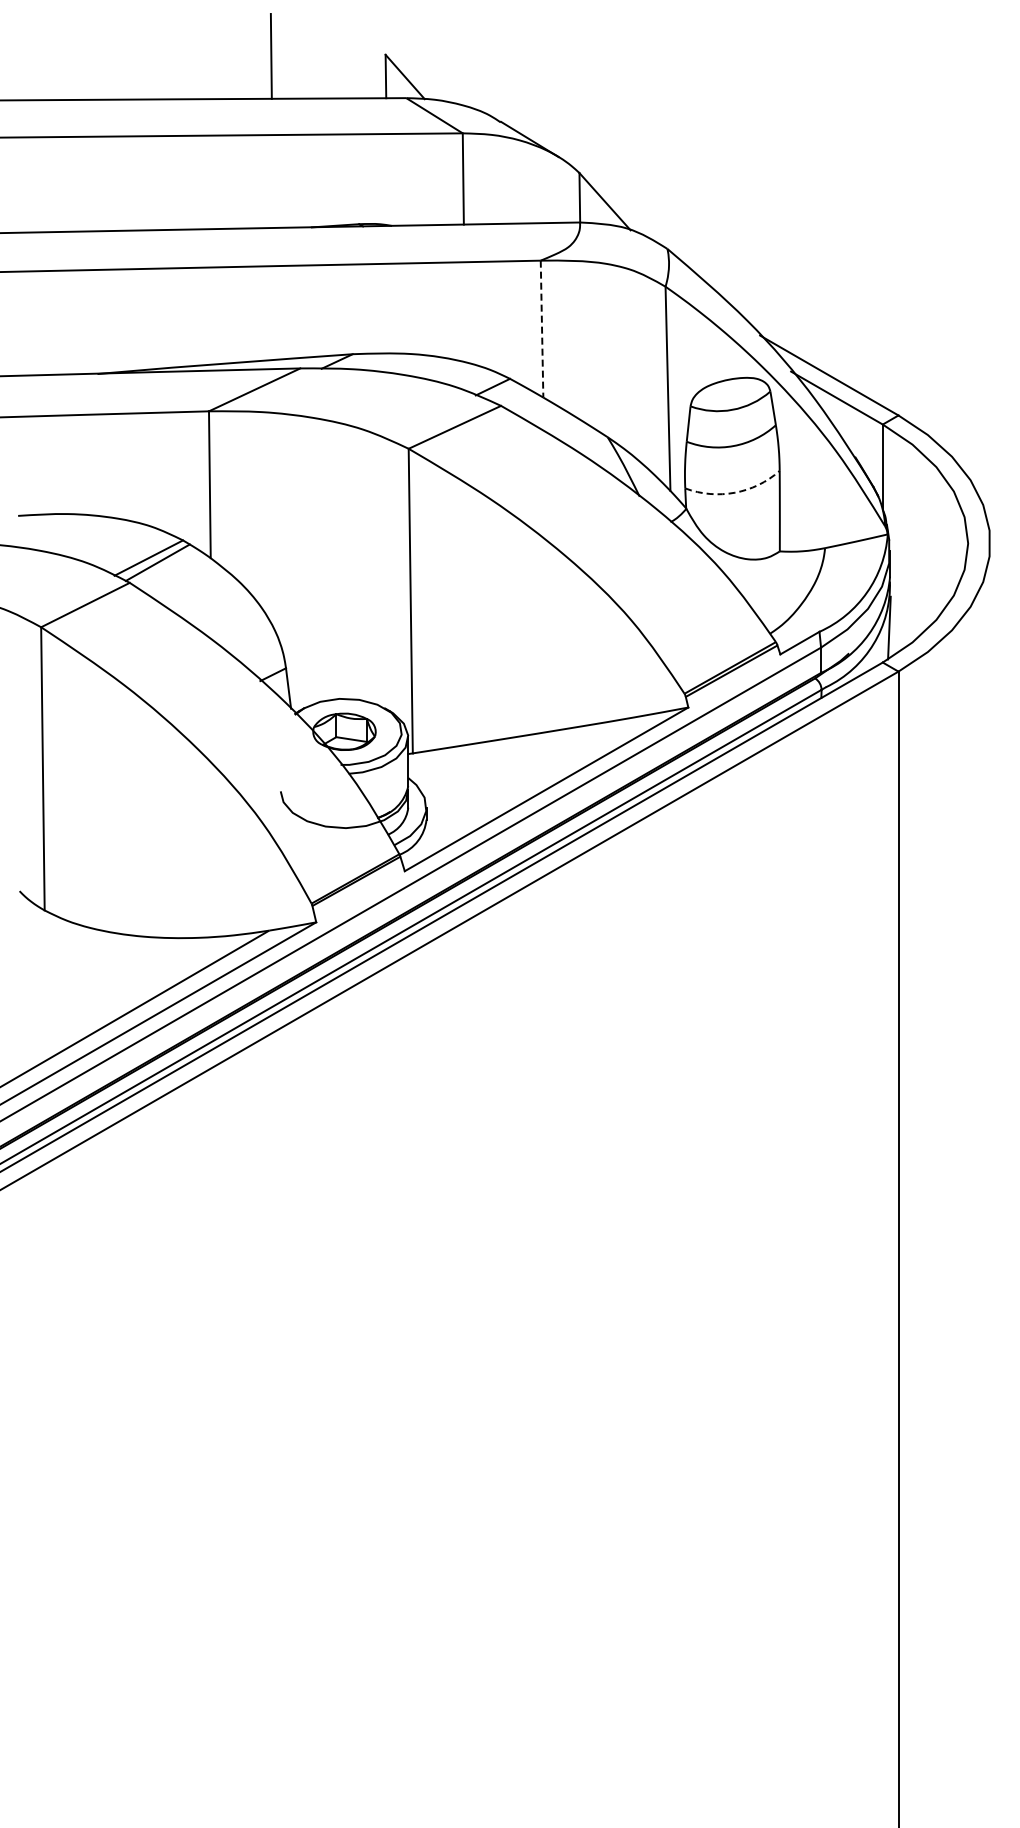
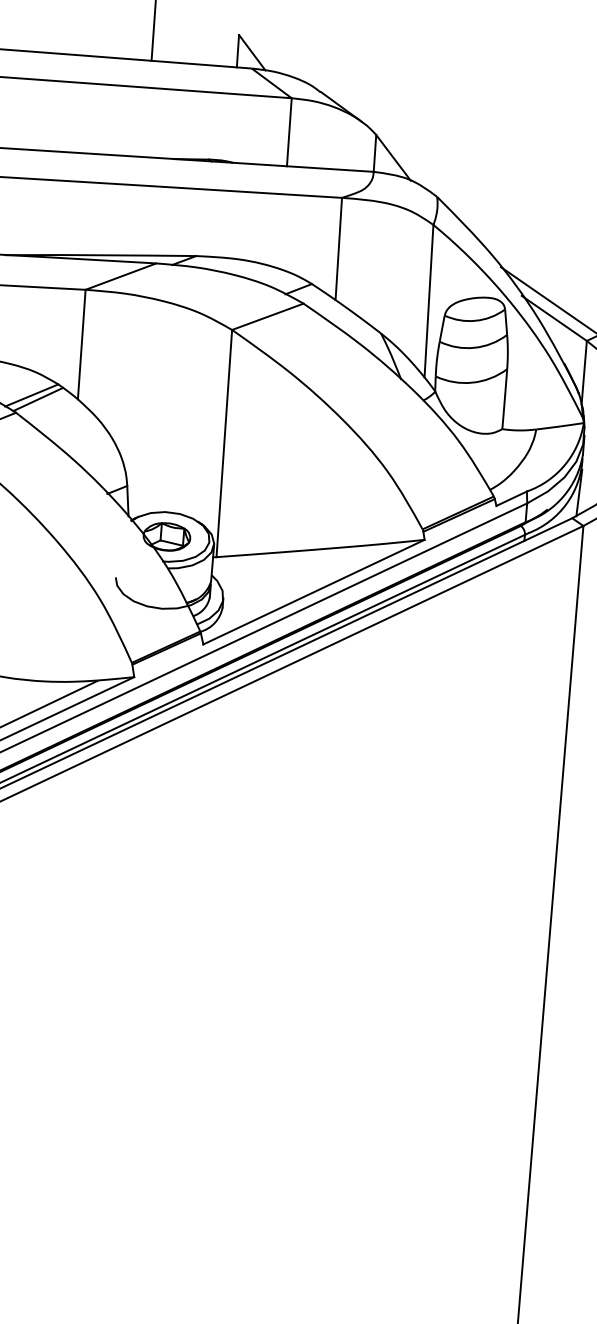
line: (542, 329) -> (339, 249), dashed -> solid
arc: (734, 492) -> (472, 382), dashed -> solid

